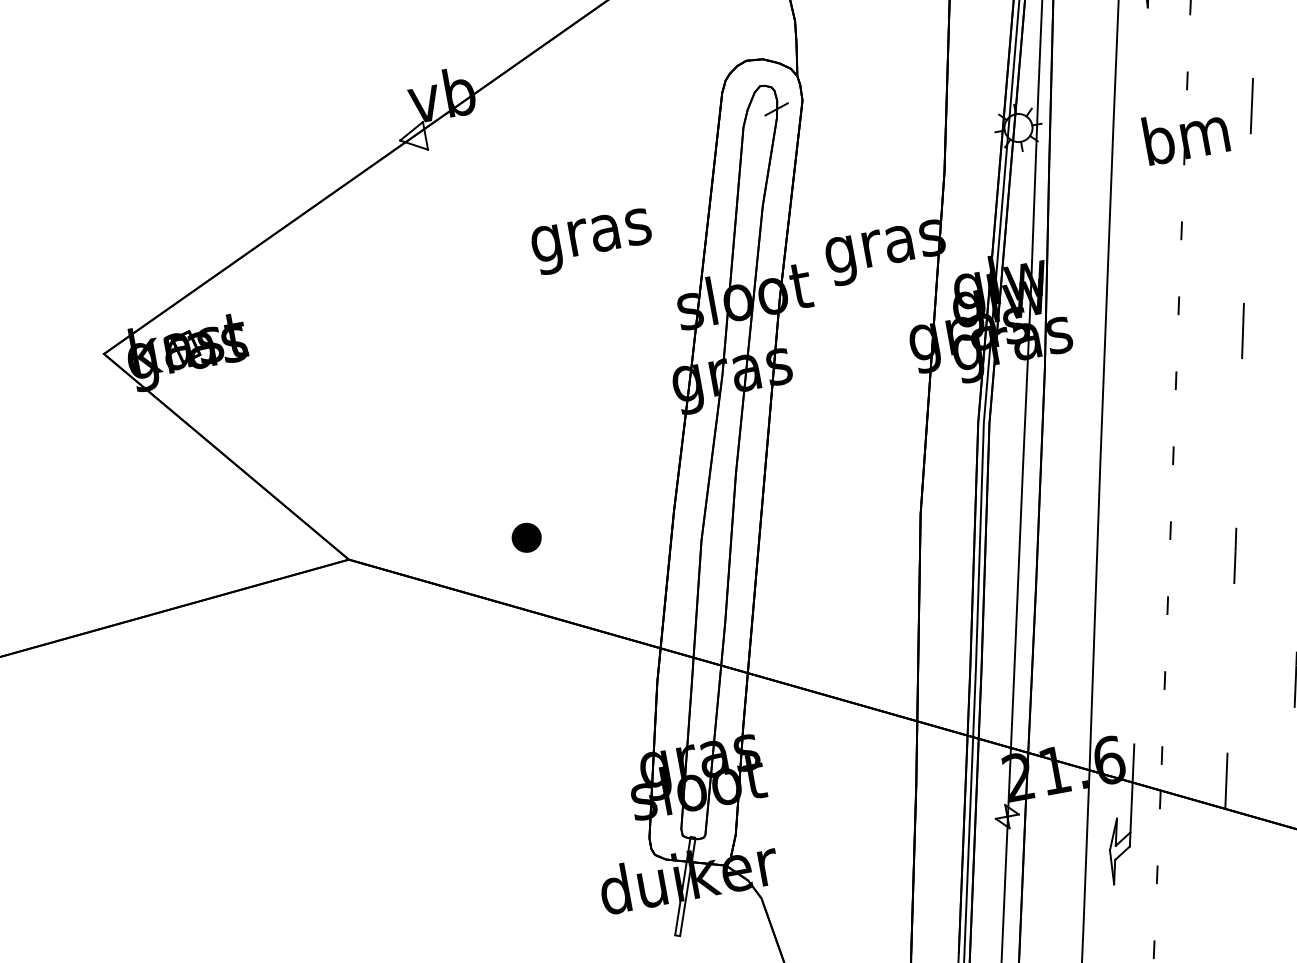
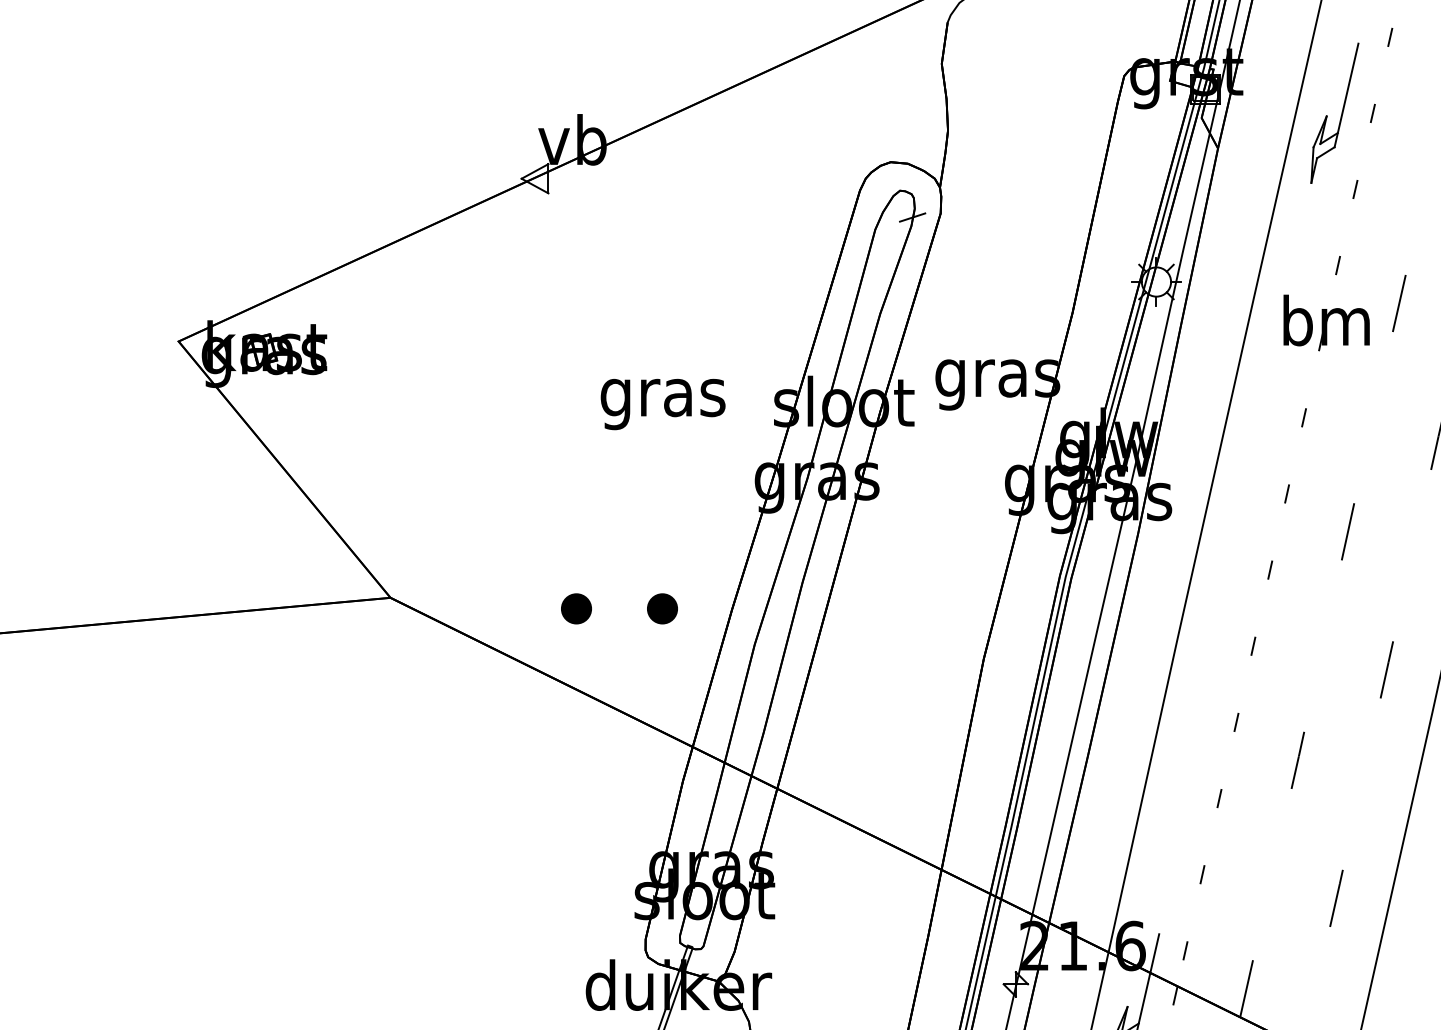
text: (591, 242) -> (662, 404), moved
part: (607, 522) -> (662, 608), added

